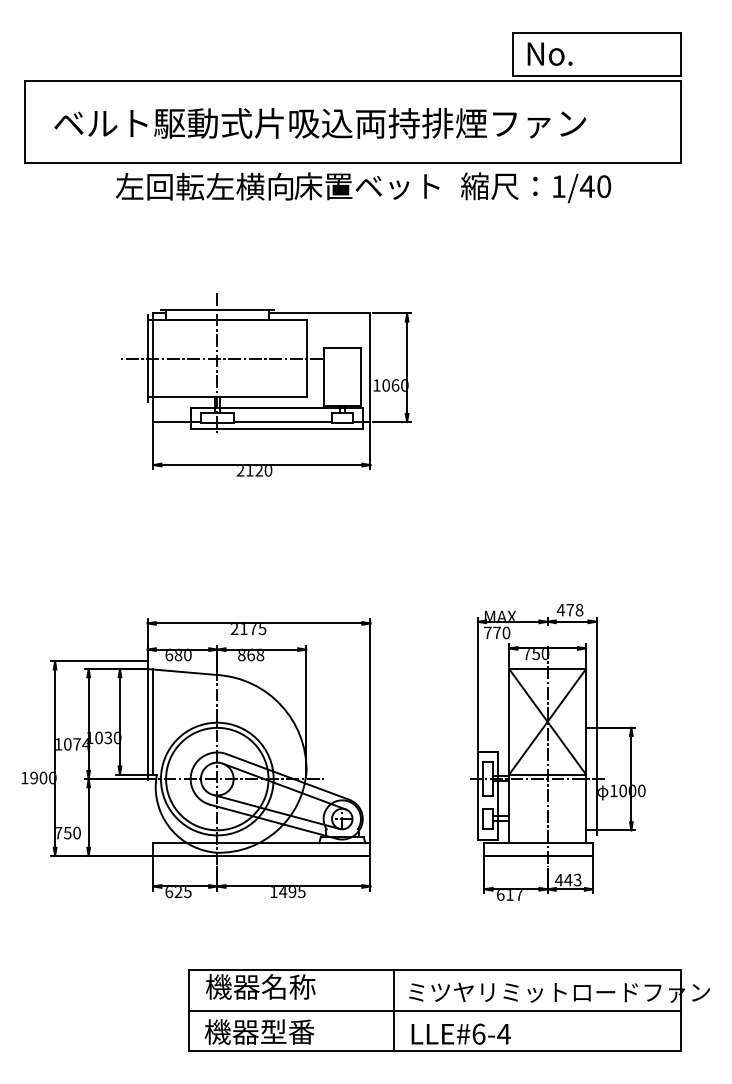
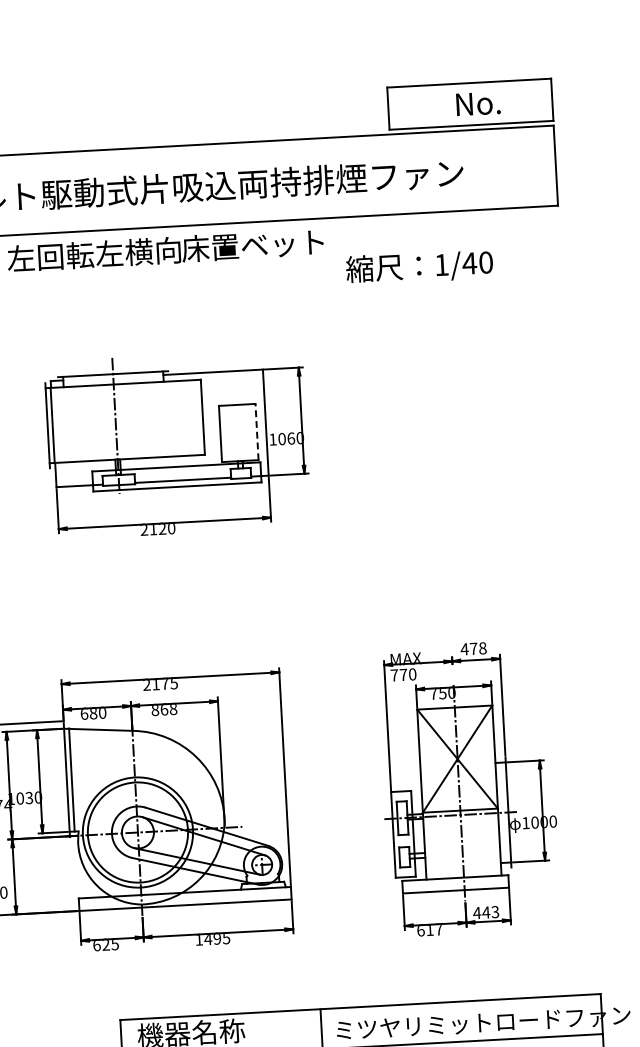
text: (549, 53) -> (477, 103), moved
text: (536, 187) -> (420, 267), moved
line: (221, 358) -> (119, 421), removed
line: (360, 376) -> (256, 431), solid -> dashed

